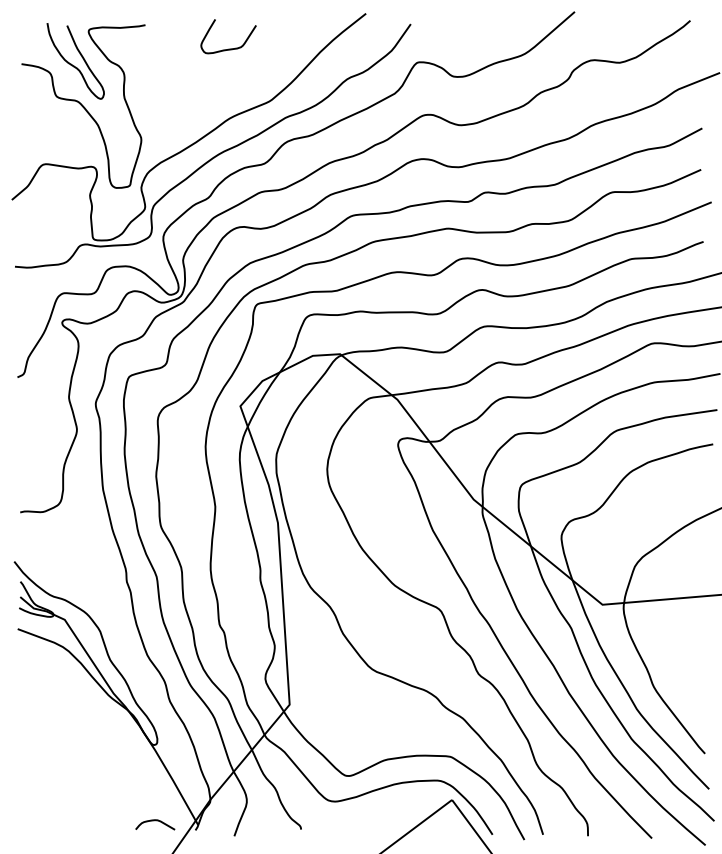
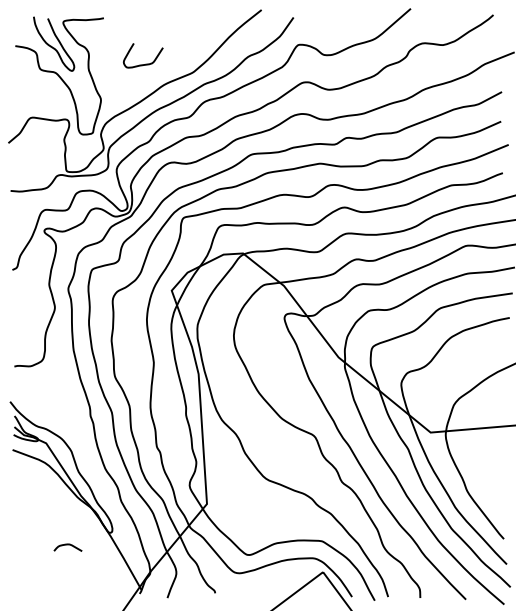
curve: (228, 48) -> (143, 64), moved
curve: (155, 821) -> (68, 545), moved

